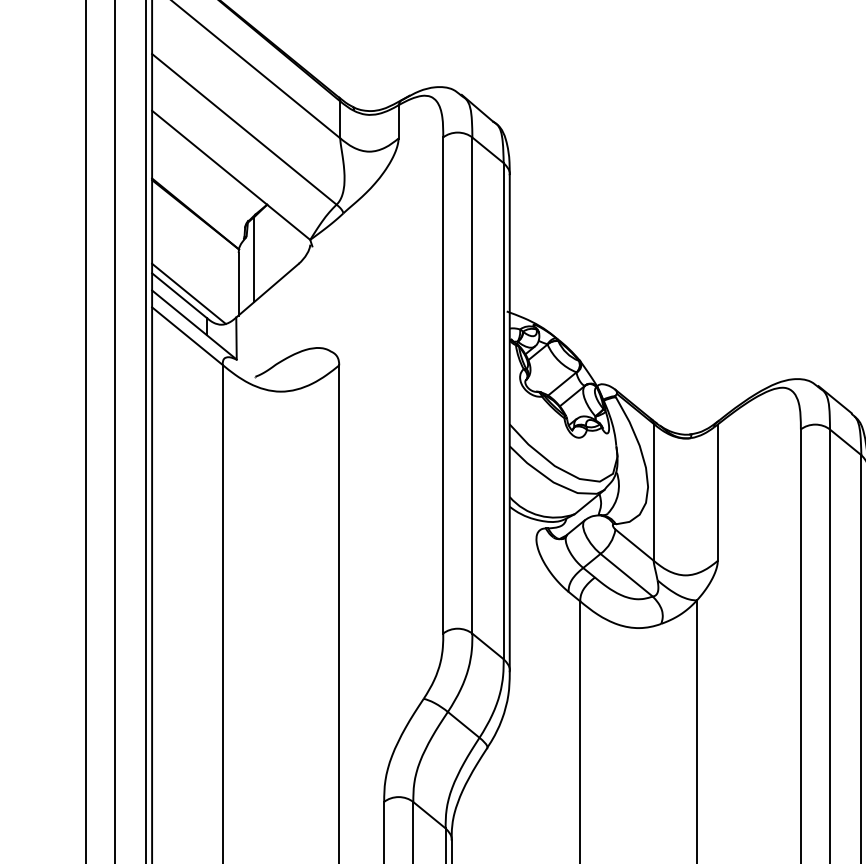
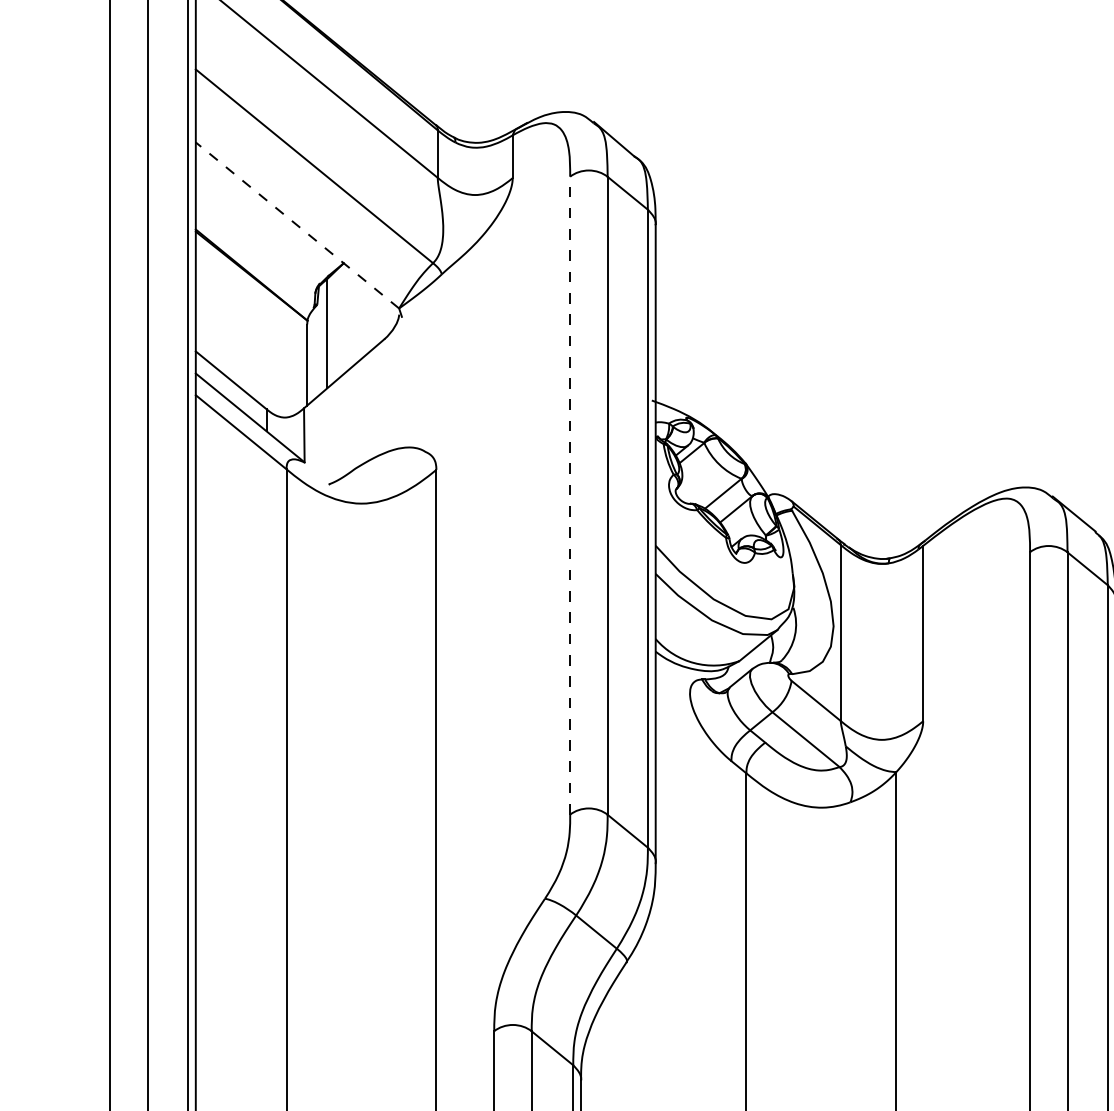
line: (230, 175) -> (296, 225), solid -> dashed
line: (188, 293) -> (242, 377), removed
line: (443, 385) -> (570, 495), solid -> dashed

